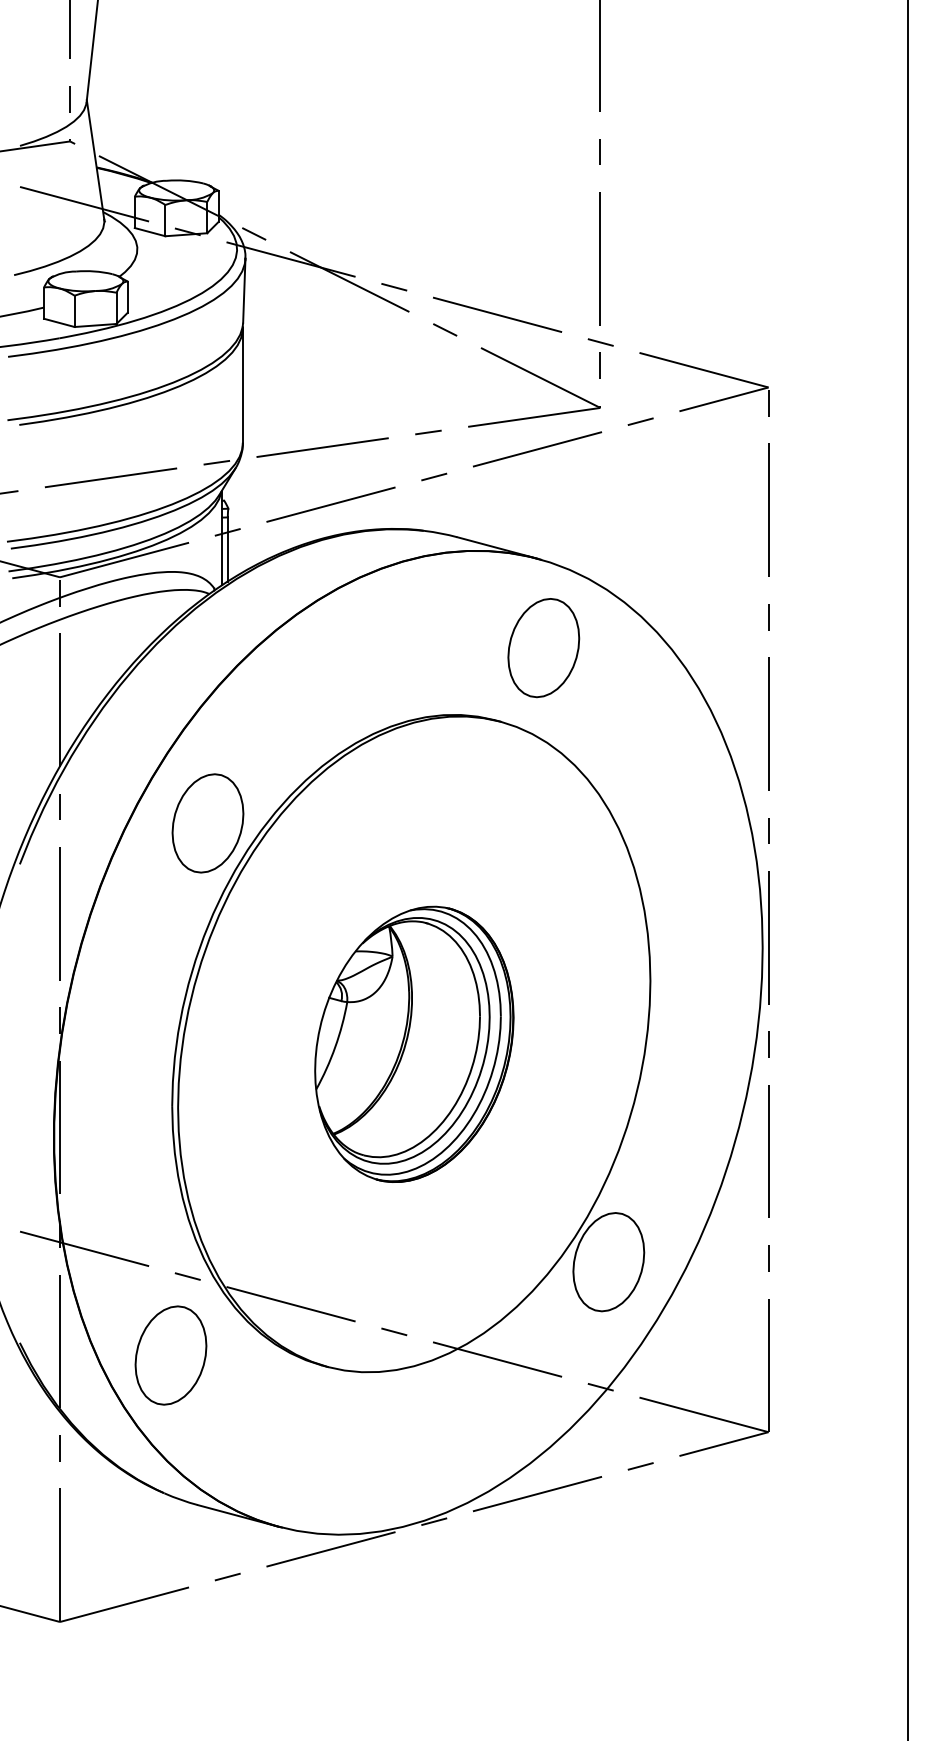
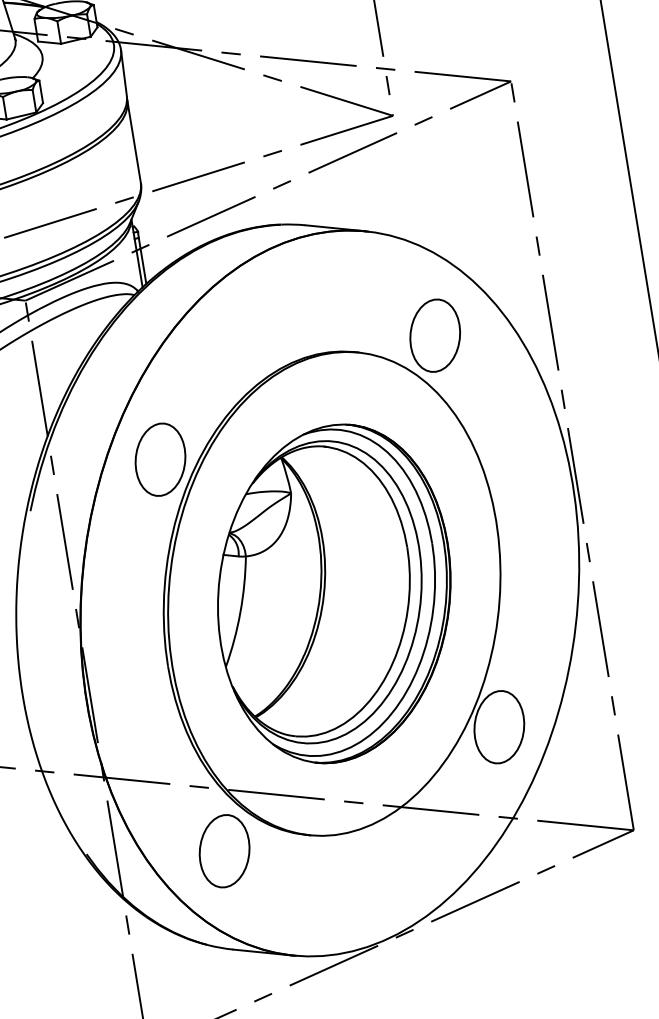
part: (543, 648) -> (435, 336), moved
part: (414, 1044) -> (334, 593), size x1.67
part: (170, 1355) -> (224, 851), moved

